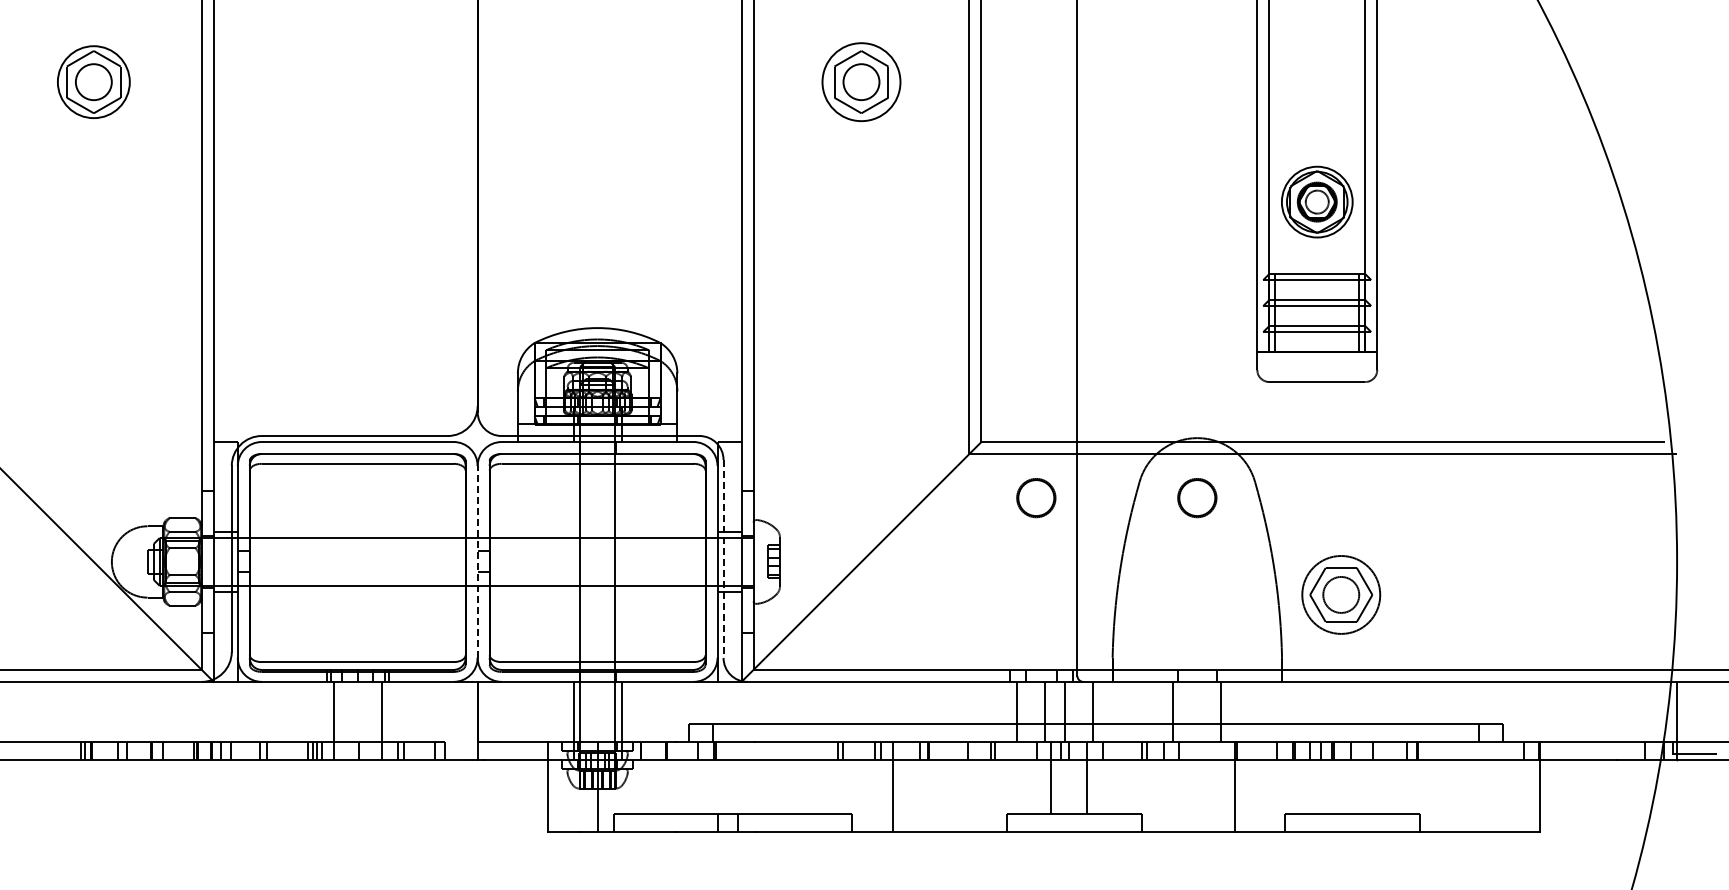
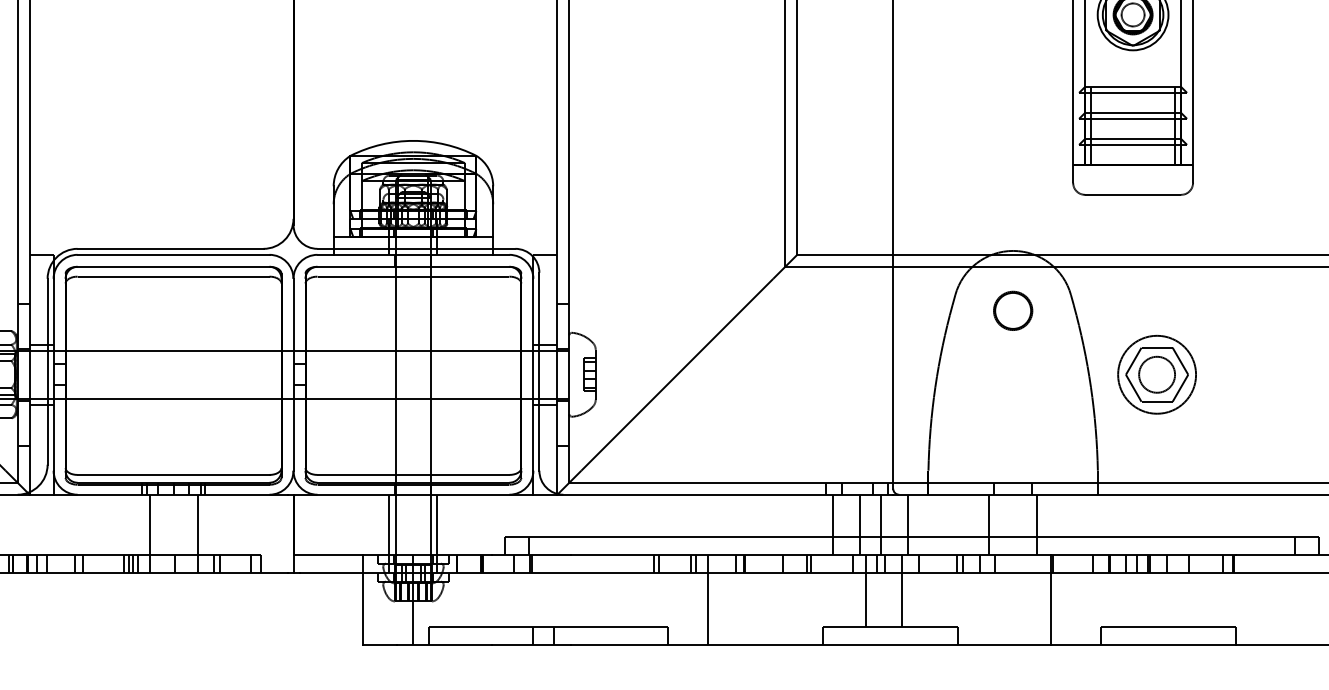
part: (1036, 498) -> (852, 311), removed
line: (723, 558) -> (539, 371), dashed -> solid
line: (477, 561) -> (293, 374), dashed -> solid
part: (1341, 594) -> (1157, 374), moved

